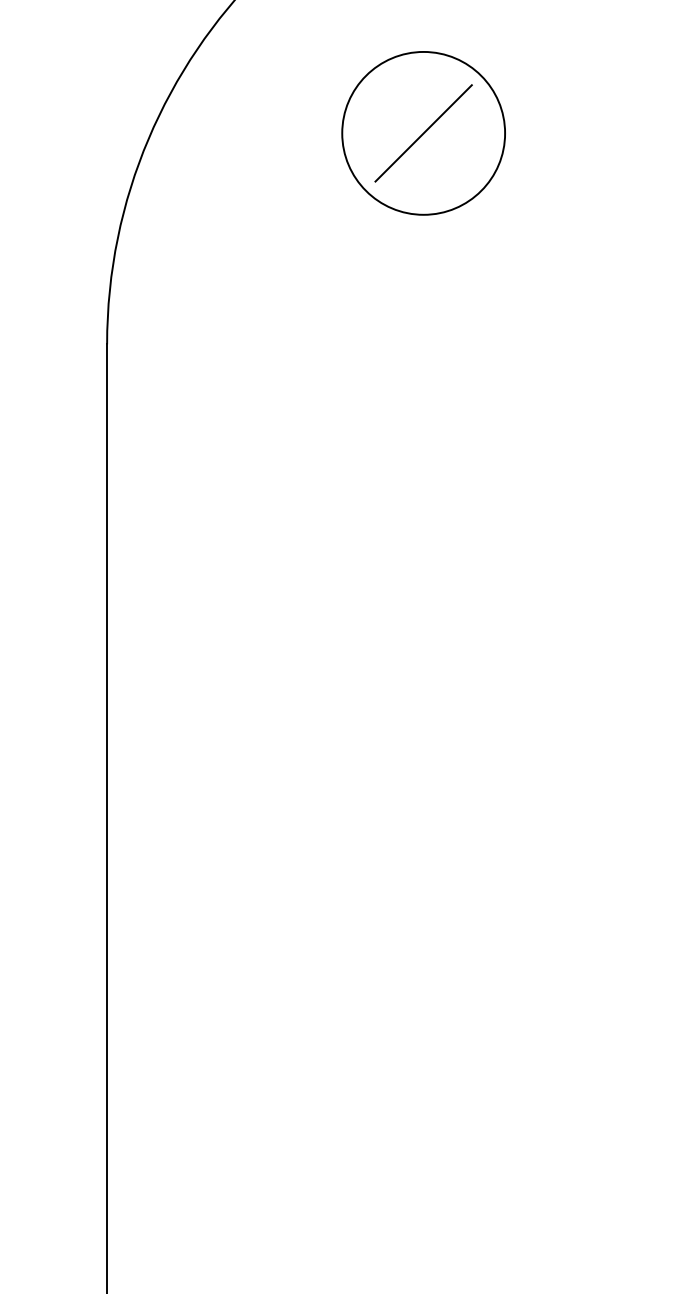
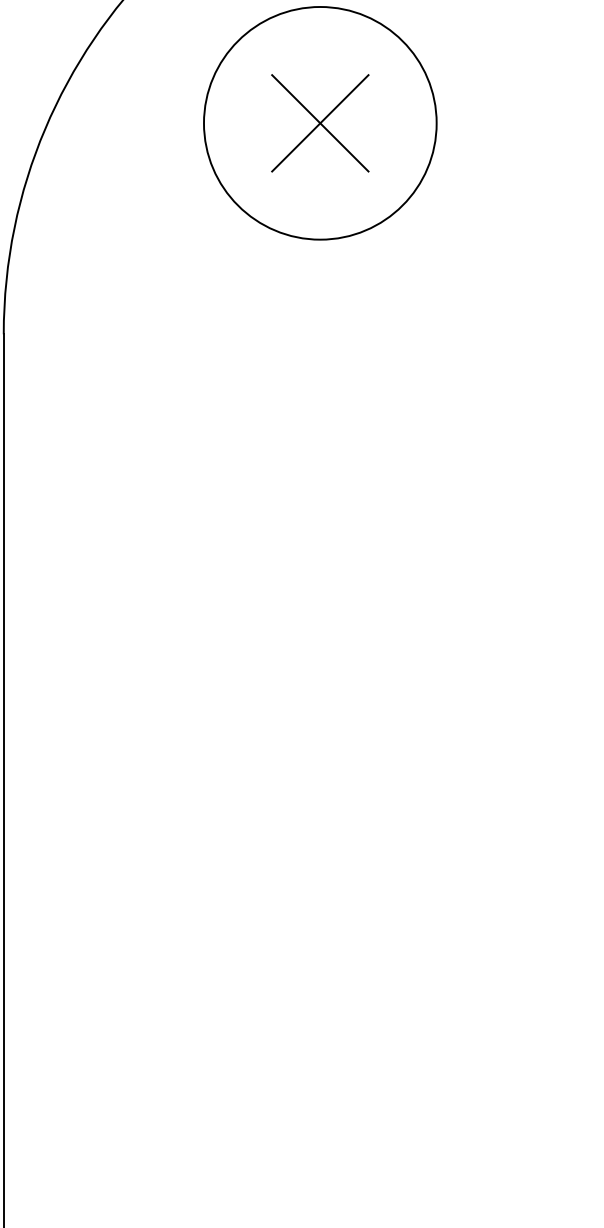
circle: (423, 133) -> (320, 123), size x1.43
line: (423, 133) -> (320, 123), added

